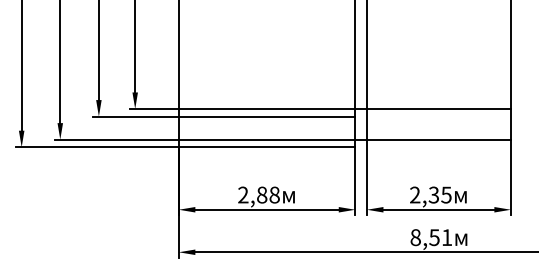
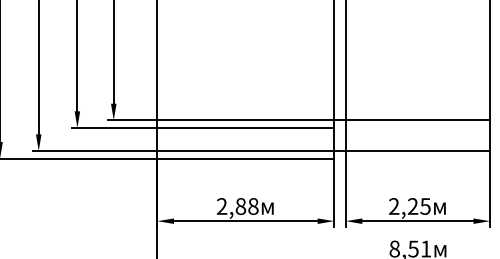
text: (433, 195) -> (412, 206), 2,35 -> 2,25

